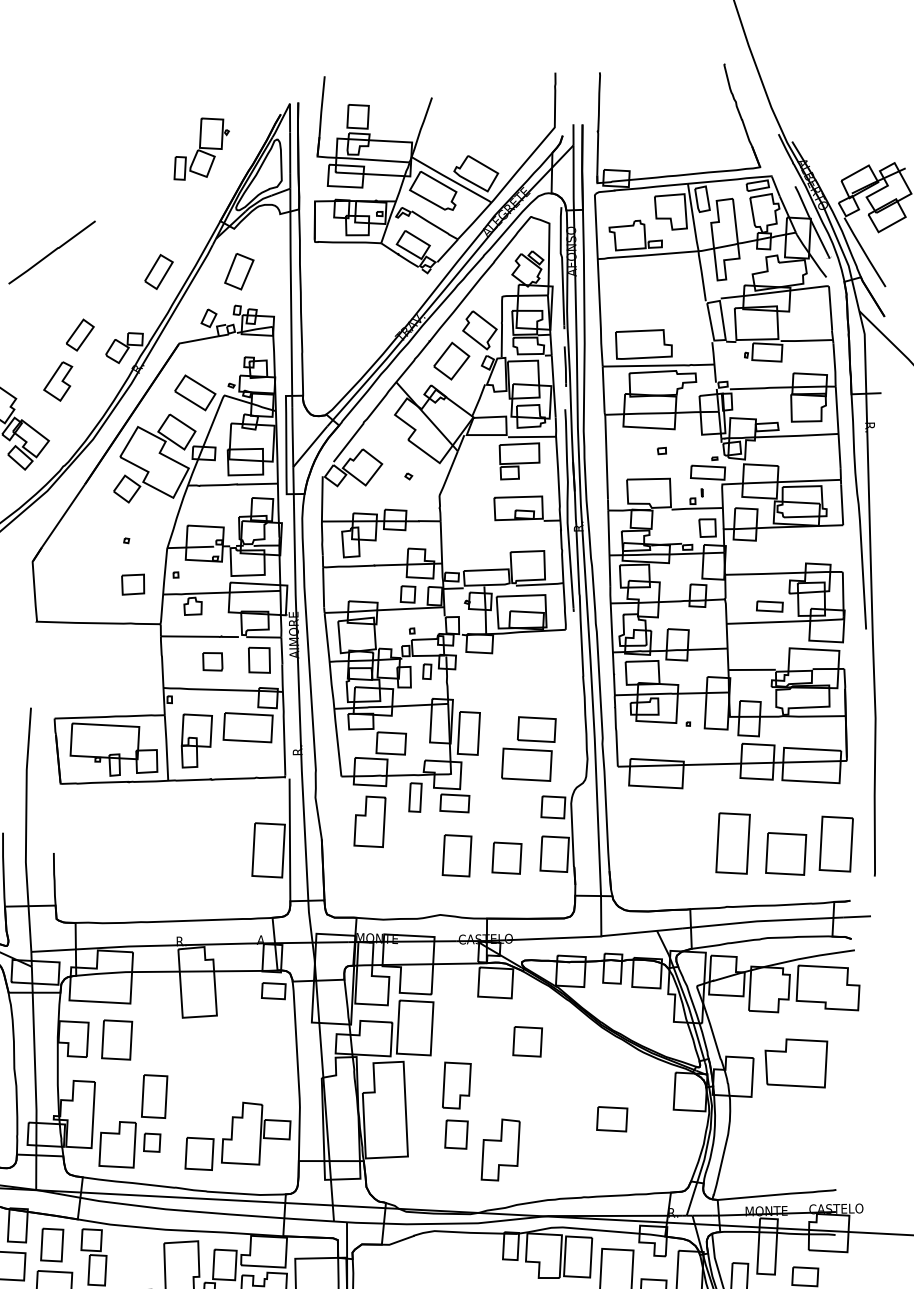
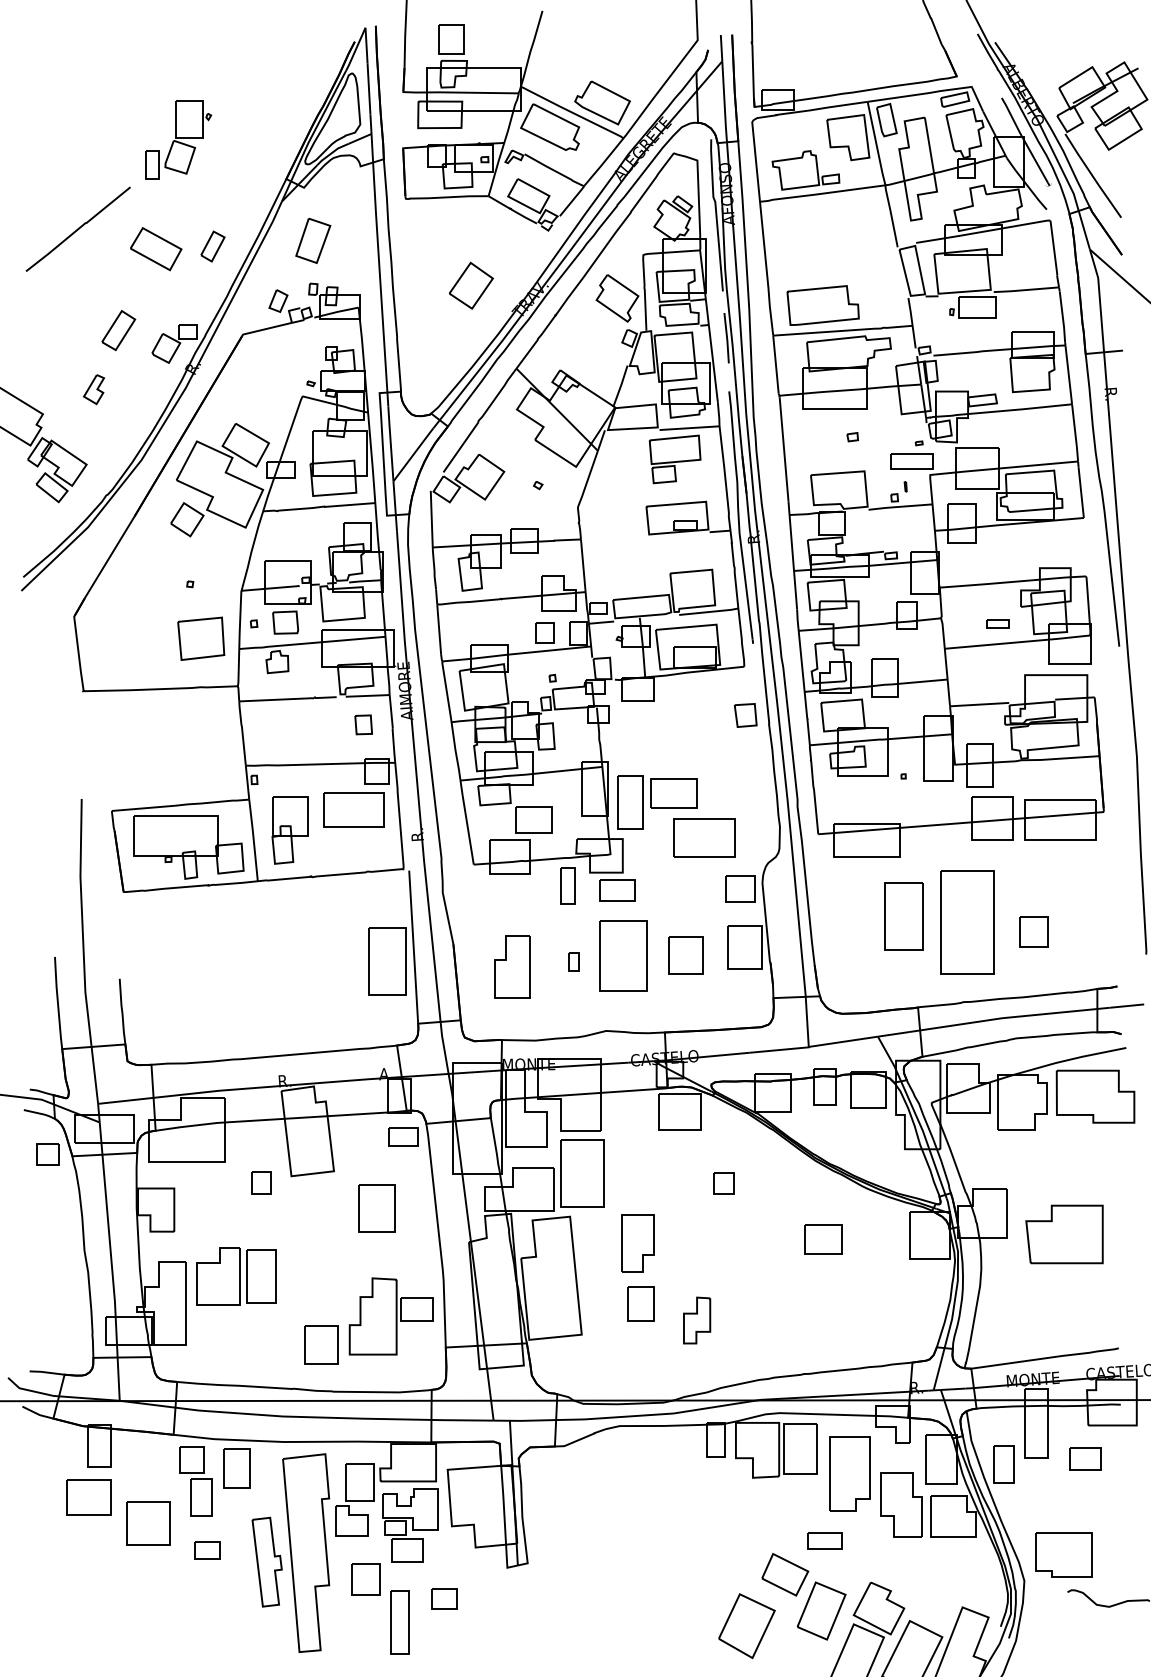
part: (201, 149) -> (178, 139), moved
part: (158, 271) -> (212, 246), size x0.7
part: (451, 360) -> (471, 285), moved
part: (57, 381) -> (93, 389), size x0.6
part: (195, 393) -> (156, 249), moved
part: (707, 528) -> (745, 715), moved
part: (132, 584) -> (200, 638), size x1.6
part: (769, 606) -> (997, 624), size x0.7
part: (259, 660) -> (363, 724), size x0.6
part: (212, 661) -> (285, 622), moved
part: (426, 671) -> (573, 961), moved
part: (536, 729) -> (673, 793), moved
part: (370, 821) -> (512, 966), moved
part: (732, 843) -> (966, 922), size x1.4
part: (835, 844) -> (903, 916), moved
part: (785, 853) -> (1033, 931), size x0.6
part: (457, 855) -> (623, 955), size x1.4
part: (116, 1040) -> (376, 1208), moved
part: (527, 1041) -> (723, 1183), size x0.6
part: (795, 1062) -> (1064, 1234), moved
part: (612, 1119) -> (823, 1239), moved
part: (152, 1142) -> (261, 1182), moved
part: (117, 1144) -> (218, 1276), moved
part: (500, 1149) -> (696, 1320), size x0.6
part: (51, 1244) -> (236, 1468), moved

